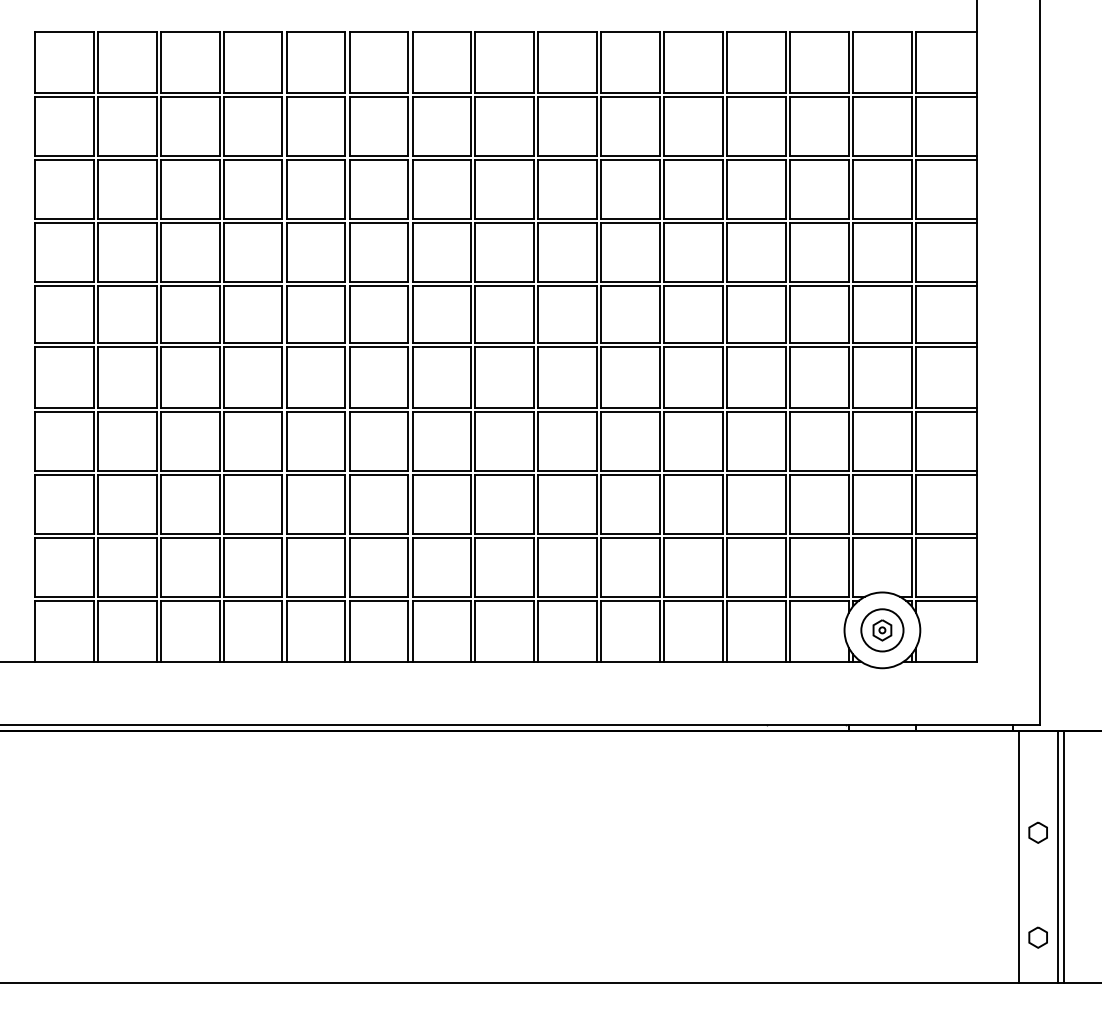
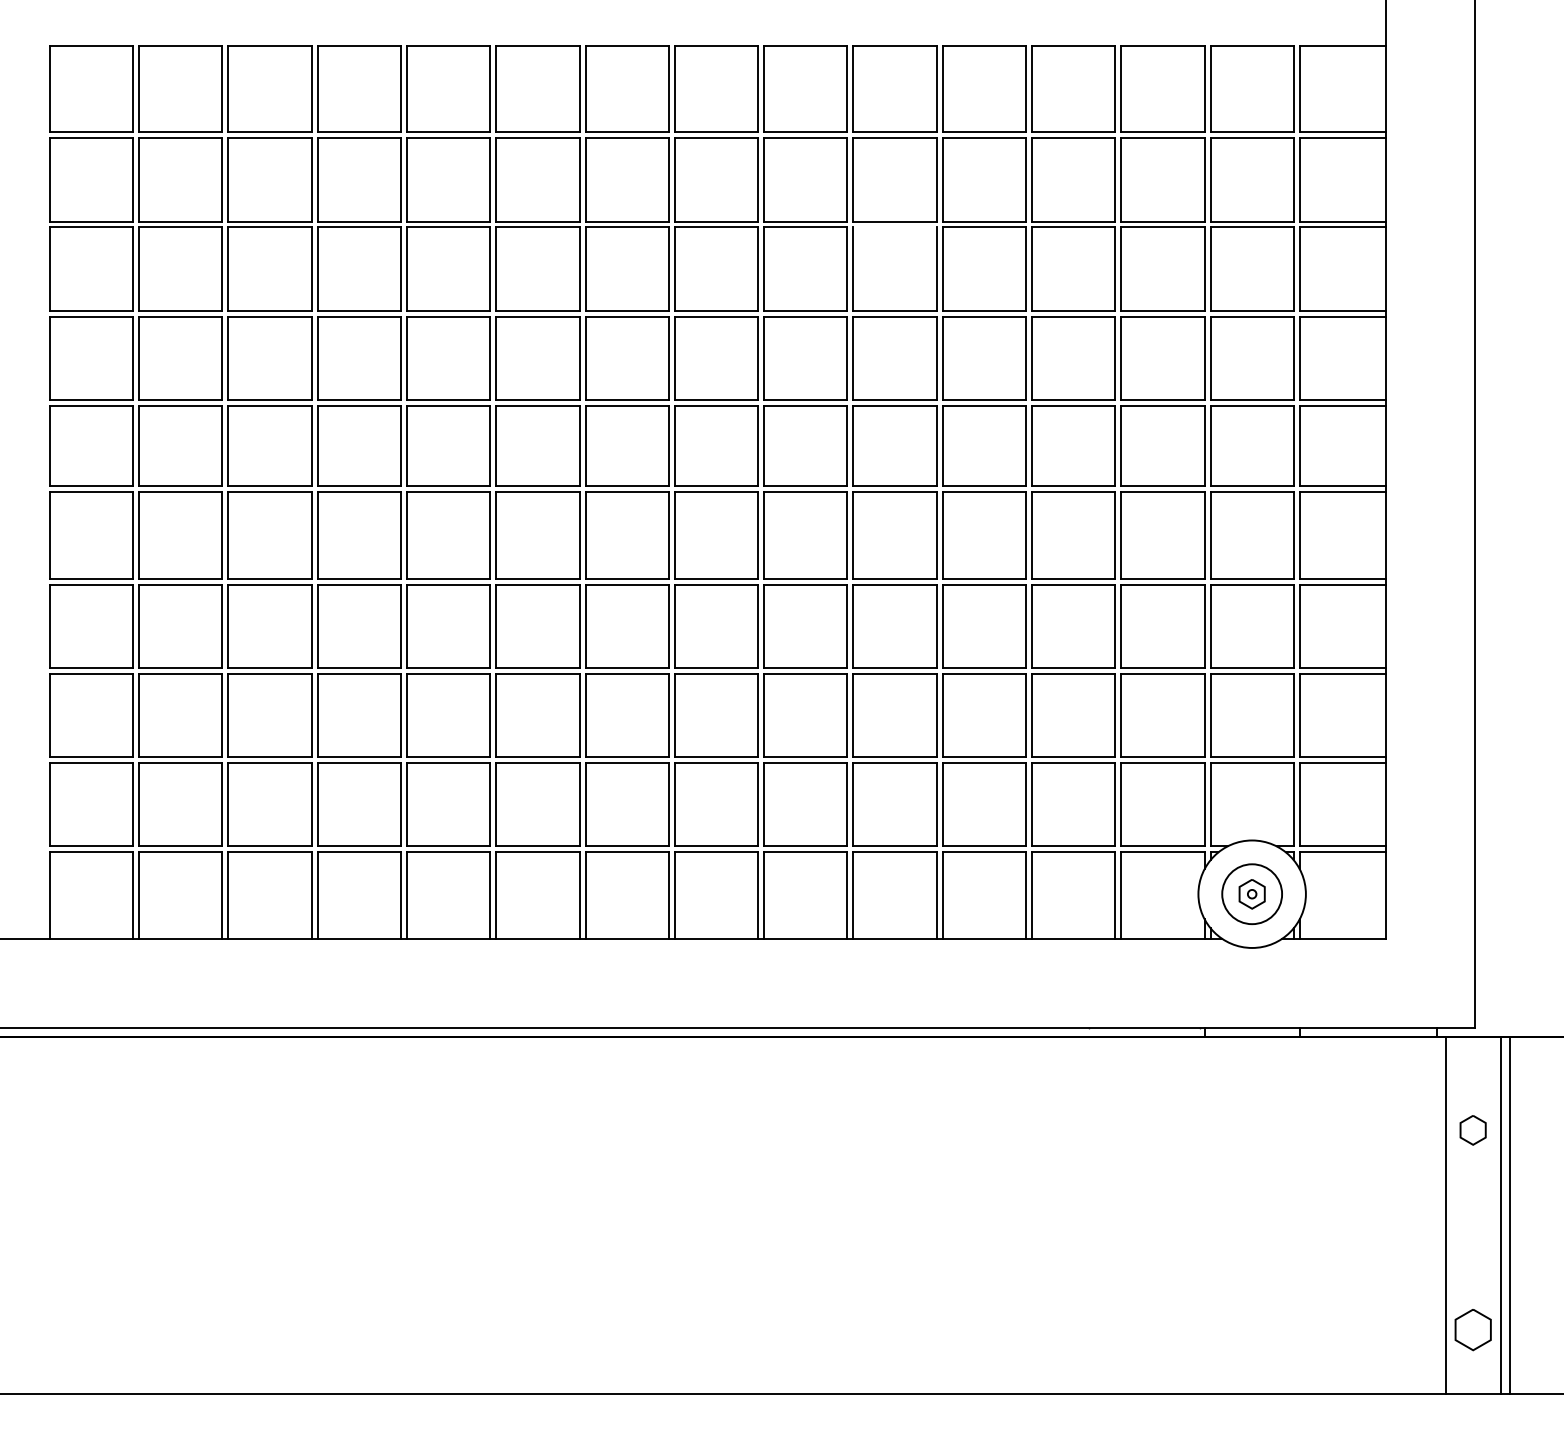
line: (630, 160) -> (894, 227), removed
part: (1037, 832) -> (1472, 1130), moved
part: (1037, 937) -> (1472, 1330), size x1.4

